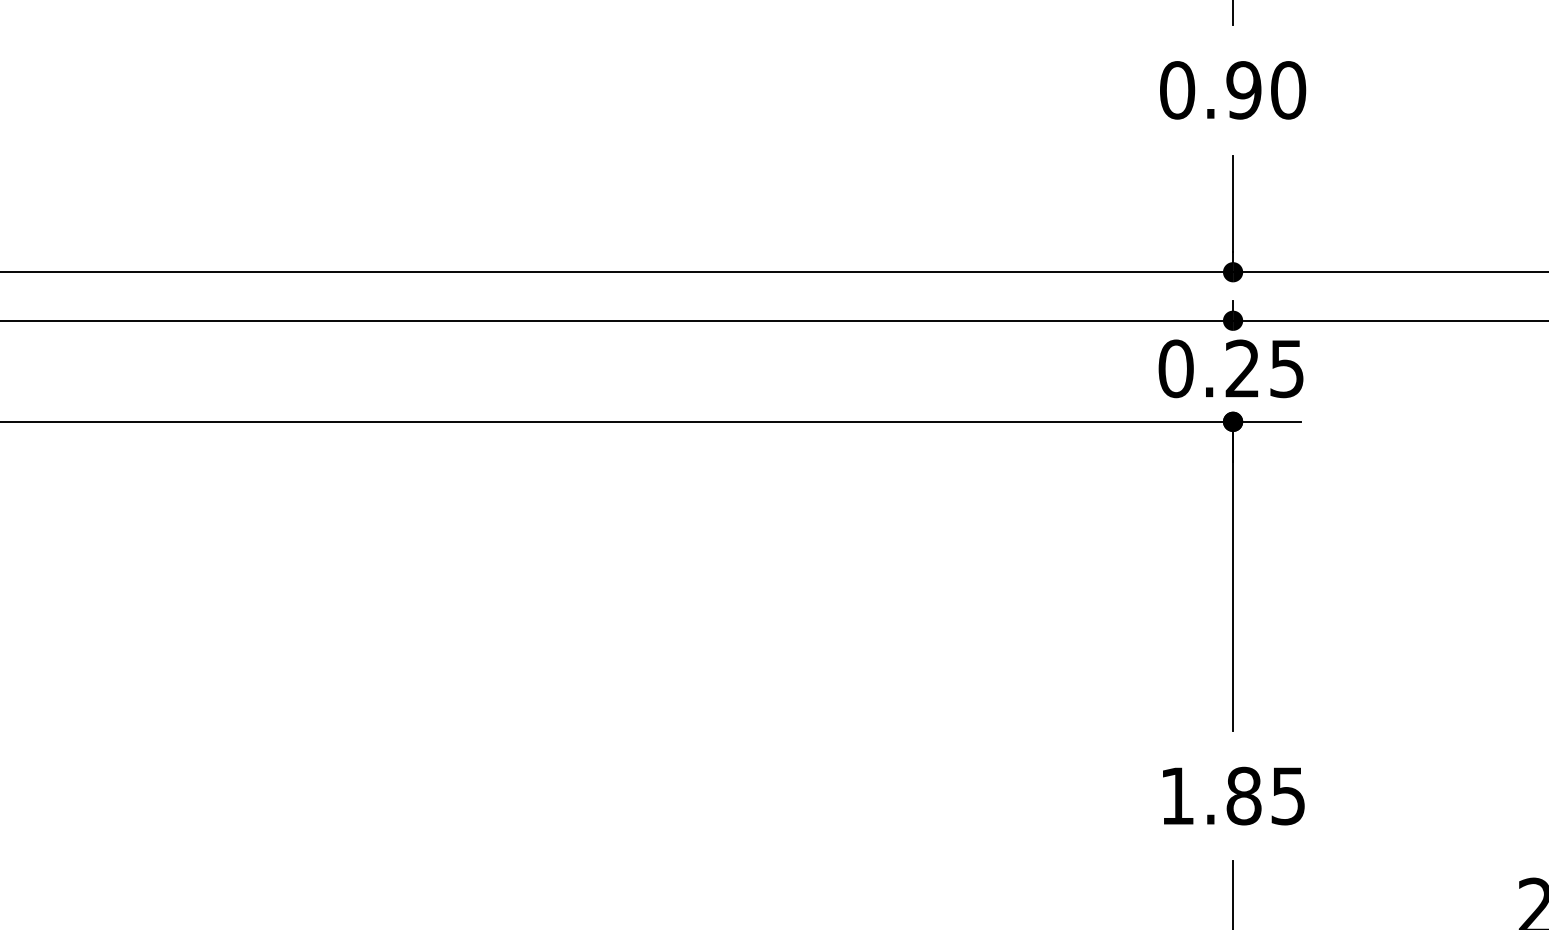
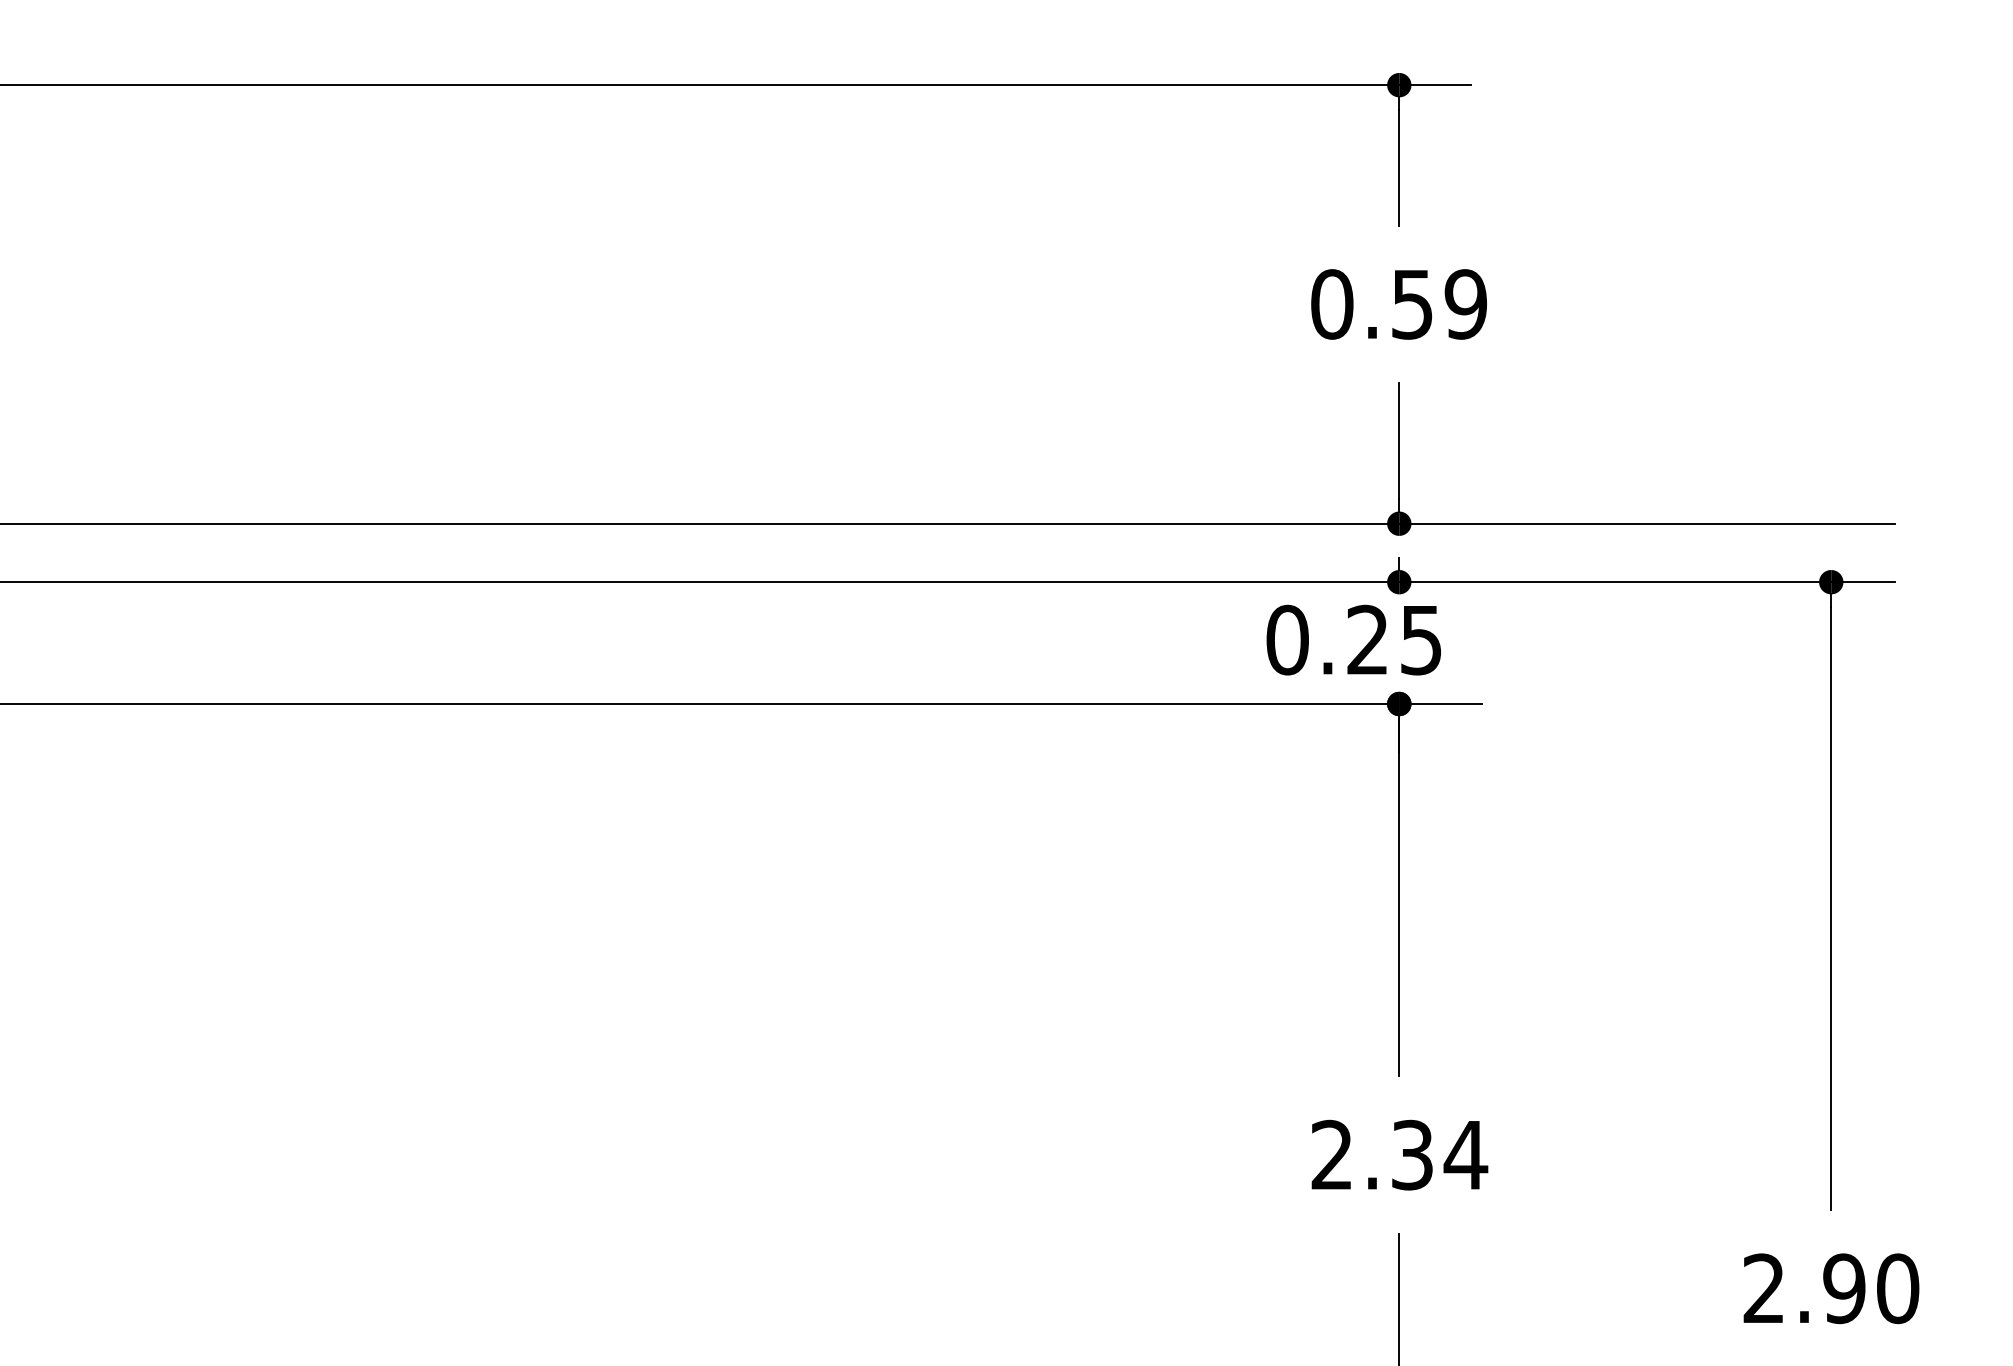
text: (1266, 90) -> (1439, 304), 0.90 -> 0.59
text: (1230, 368) -> (1353, 639), moved
text: (1233, 795) -> (1399, 1154), 1.85 -> 2.34

